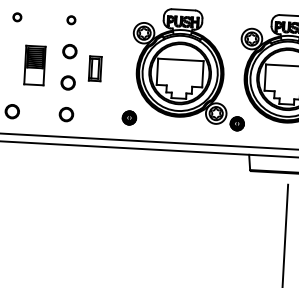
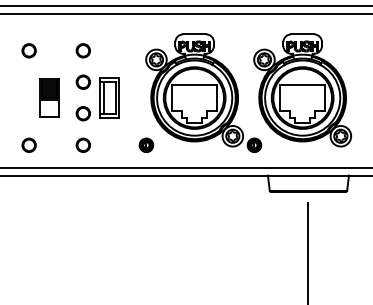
circle: (16, 16) -> (28, 50), size x1.67
circle: (70, 19) -> (82, 50), size x1.67
part: (95, 68) -> (109, 97), size x1.67

